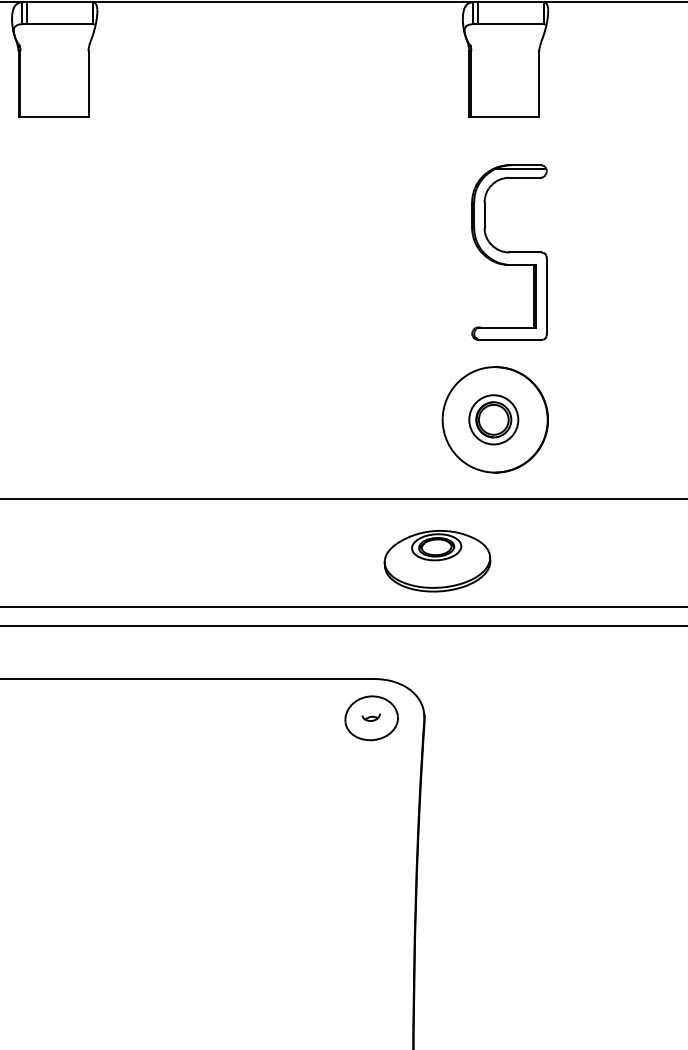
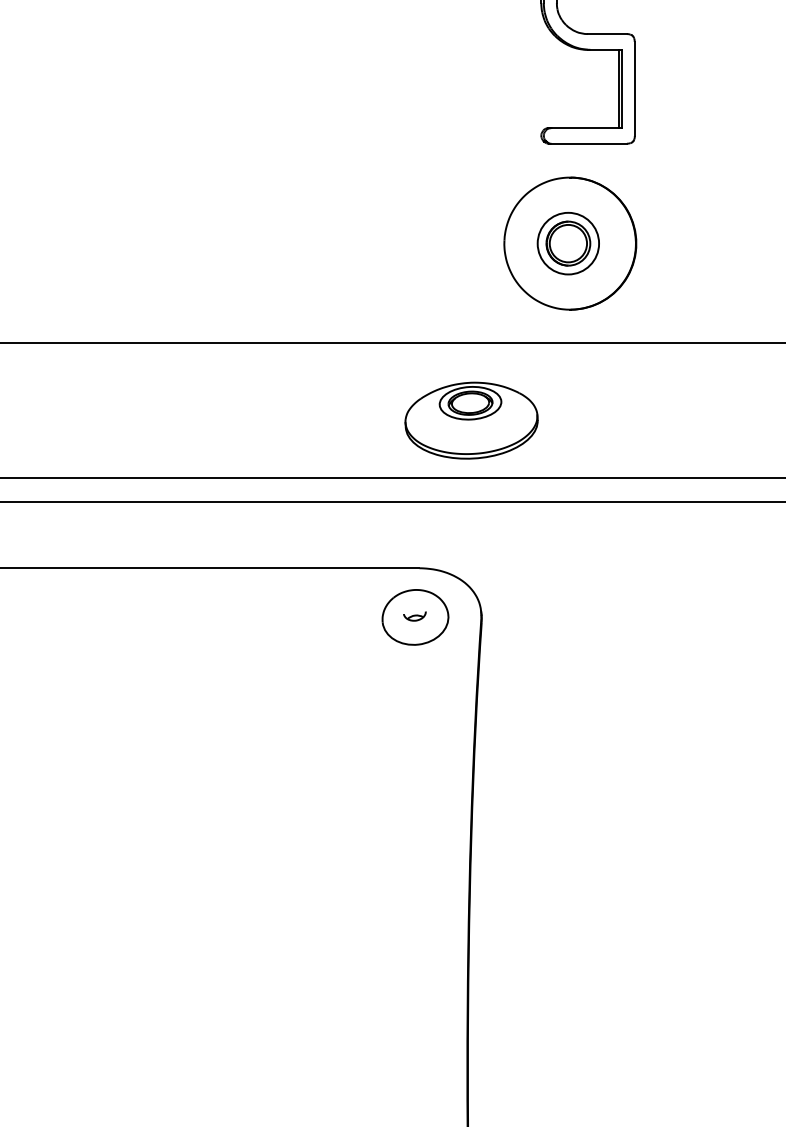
part: (437, 561) -> (471, 421), moved

